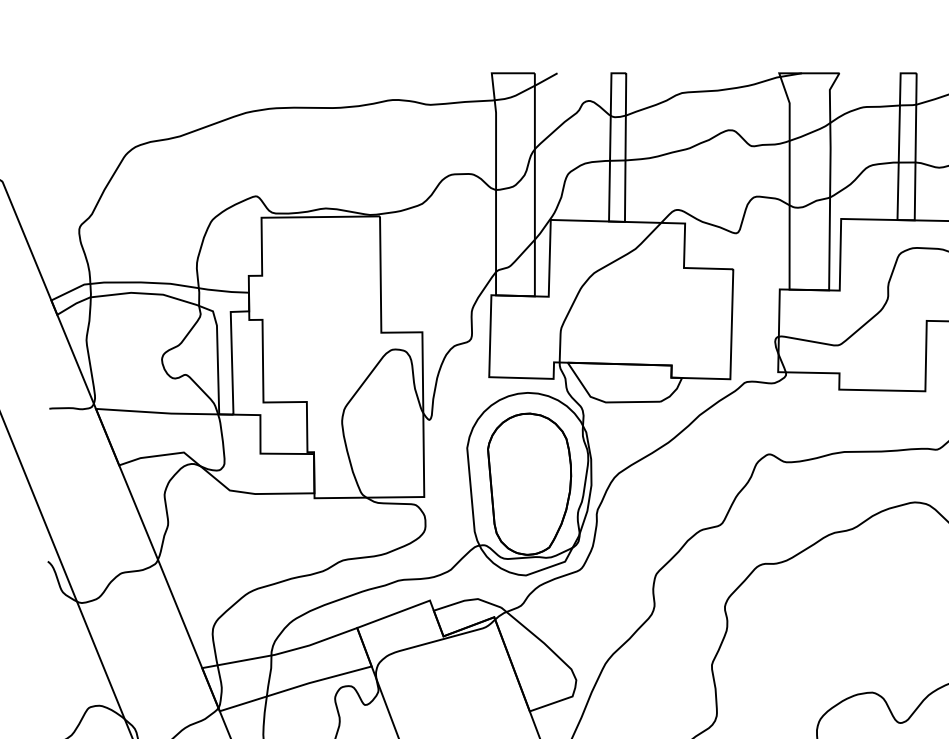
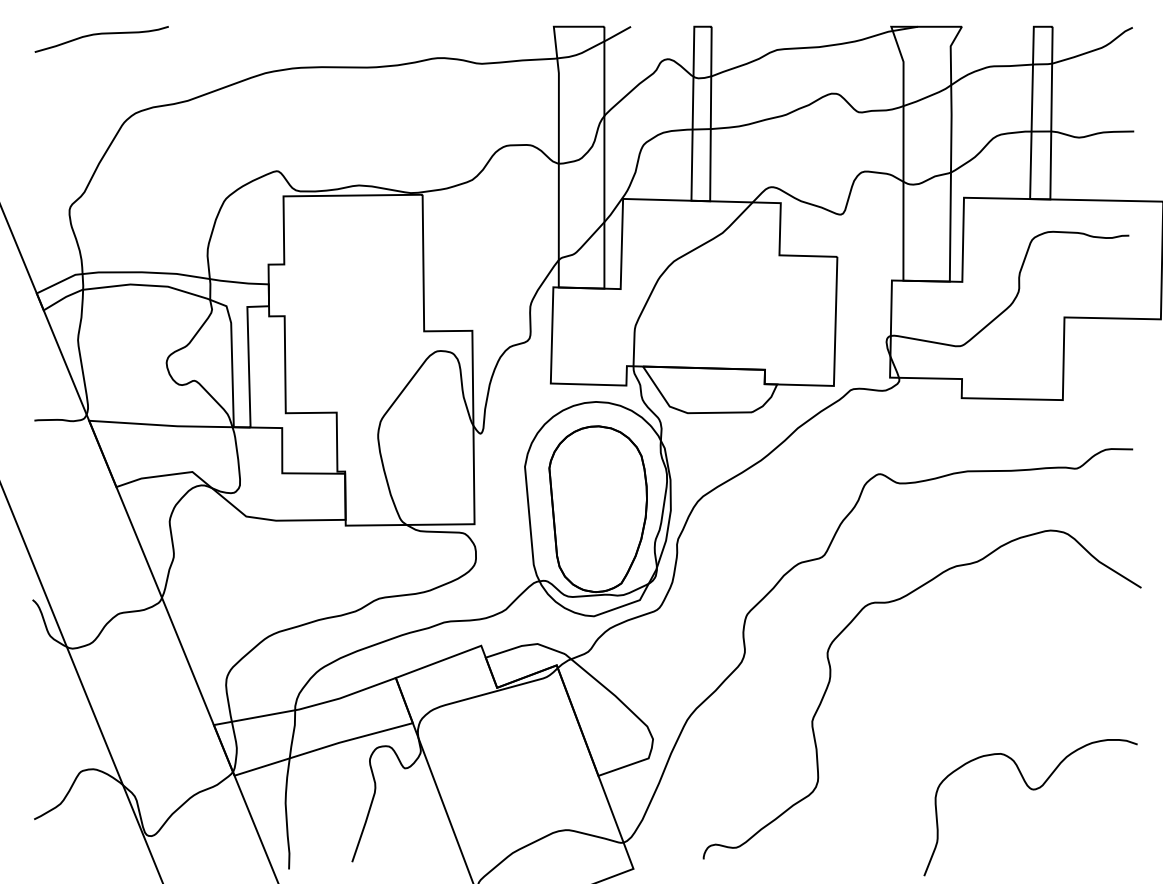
curve: (106, 79) -> (101, 34), added

